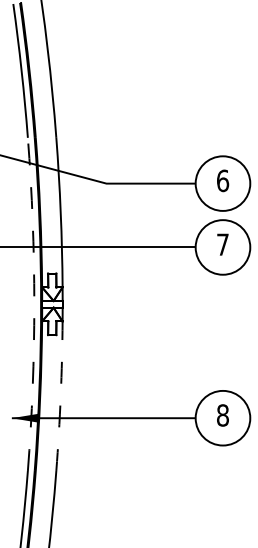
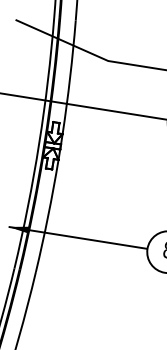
arc: (34, 304) -> (39, 143), dashed -> solid
arc: (60, 396) -> (47, 216), dashed -> solid

